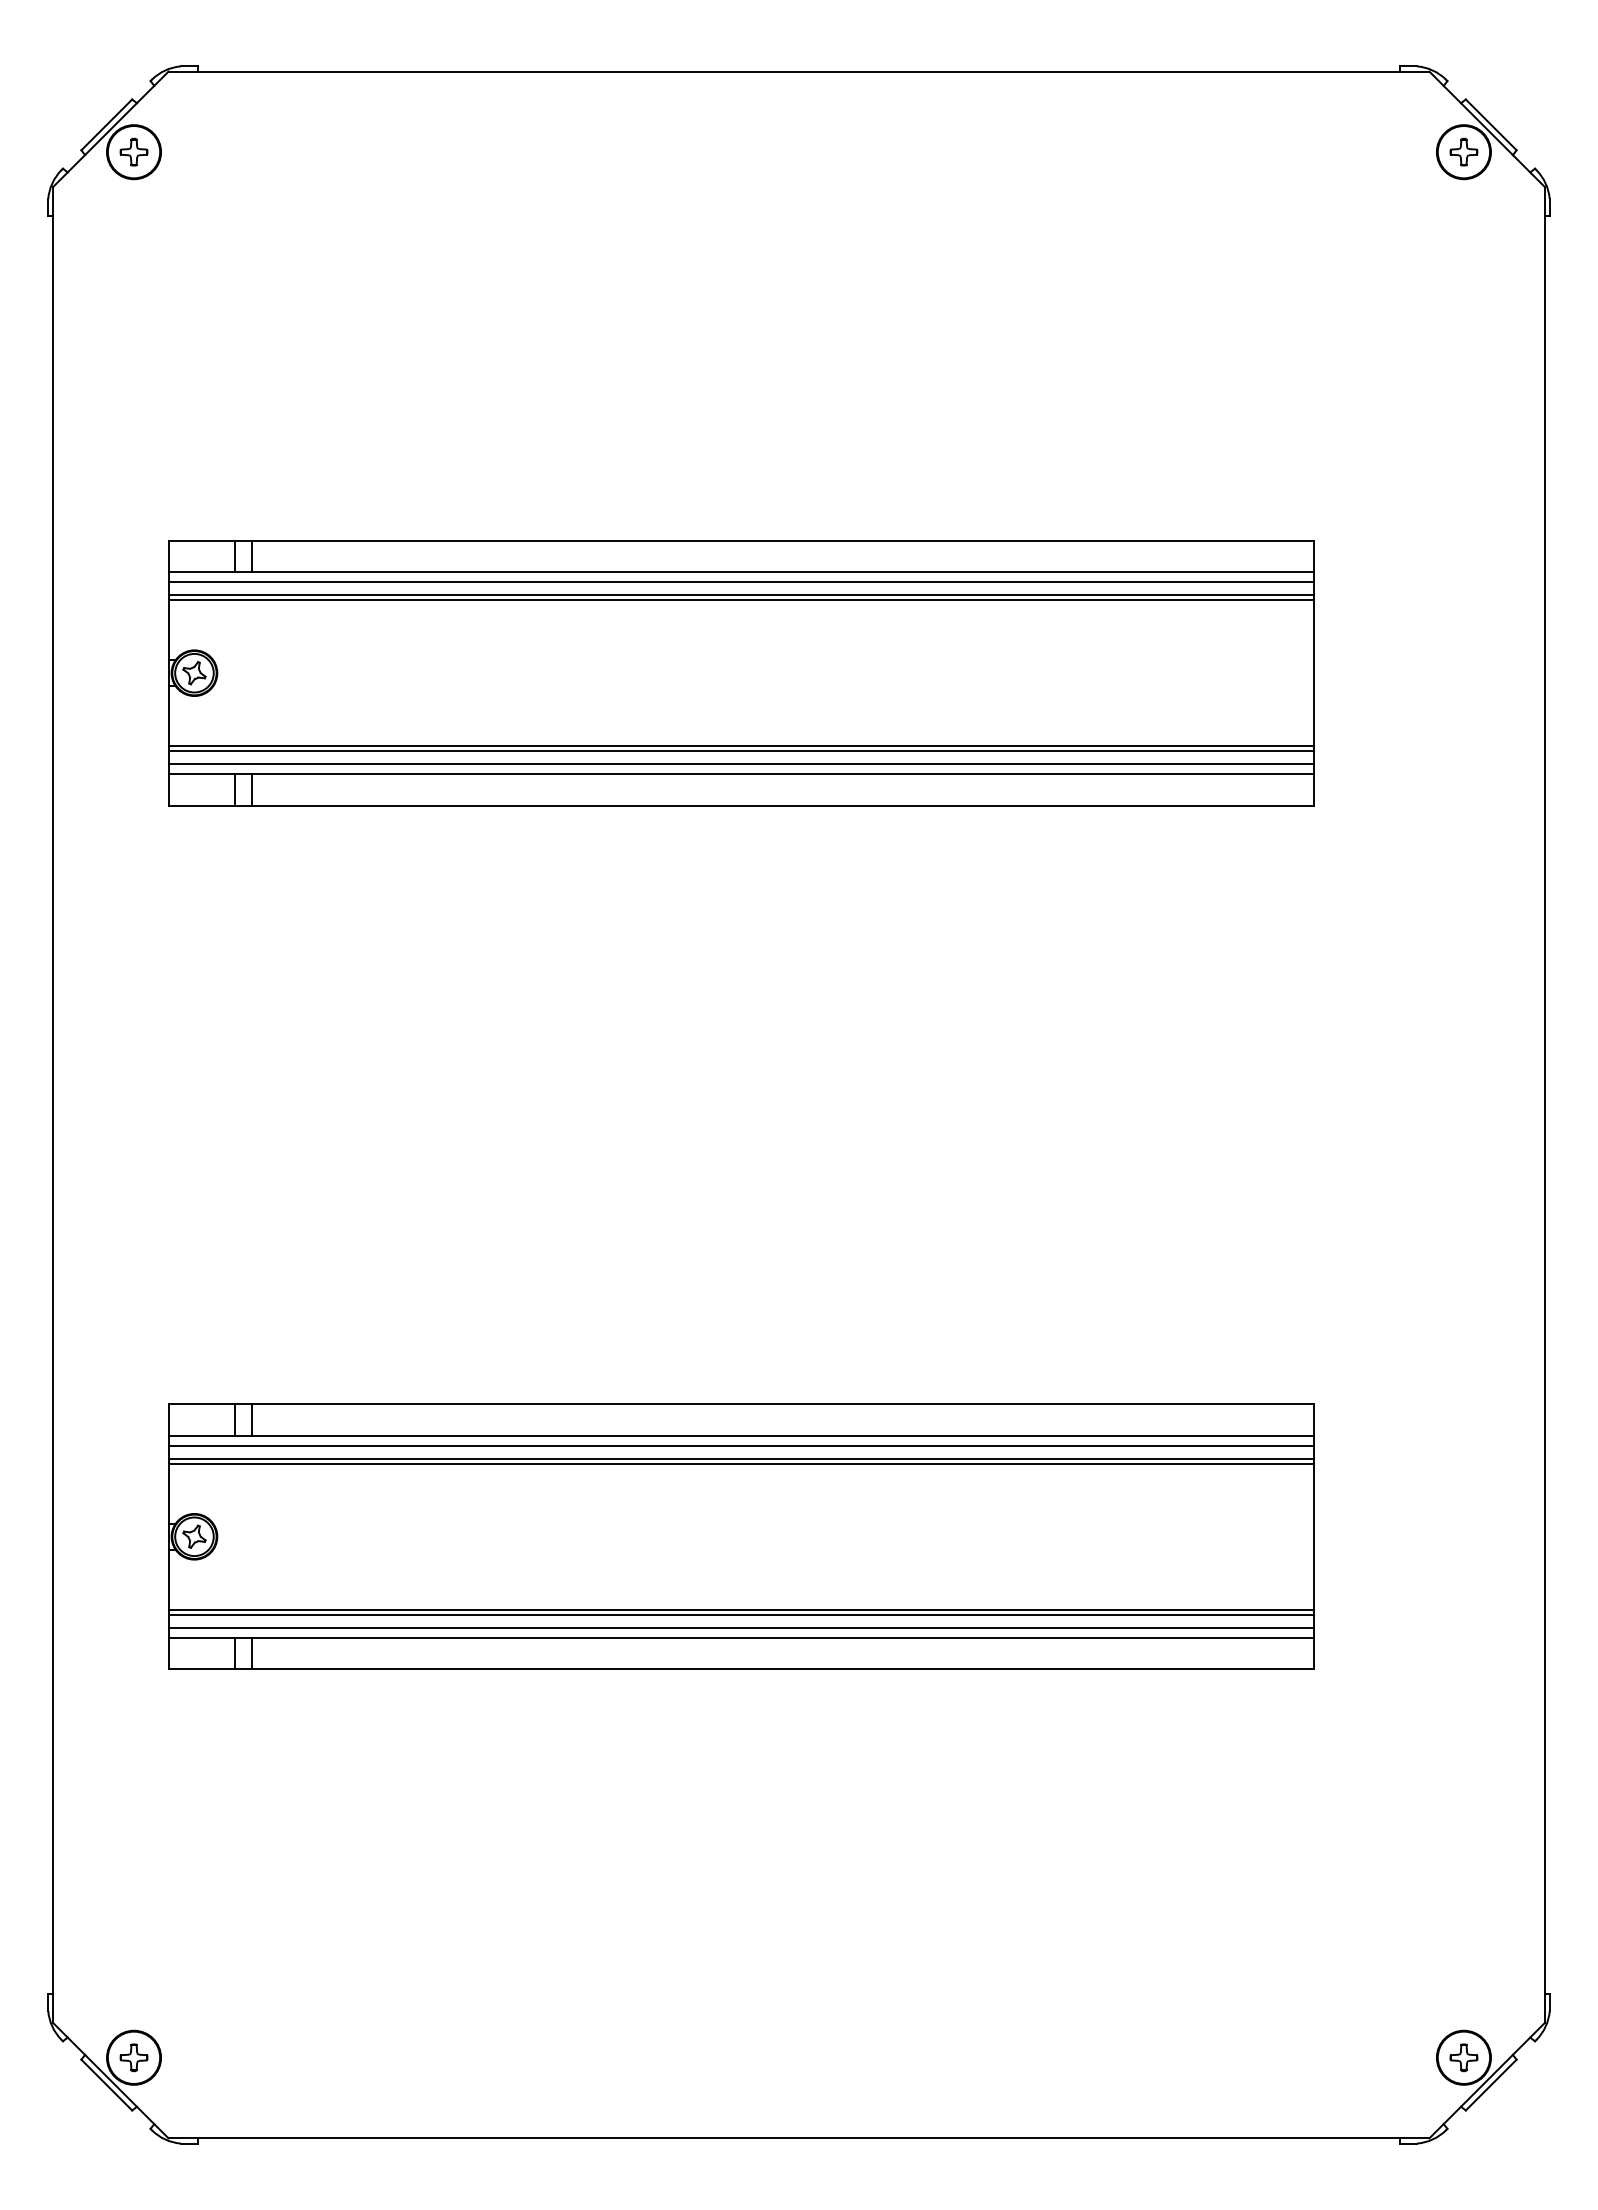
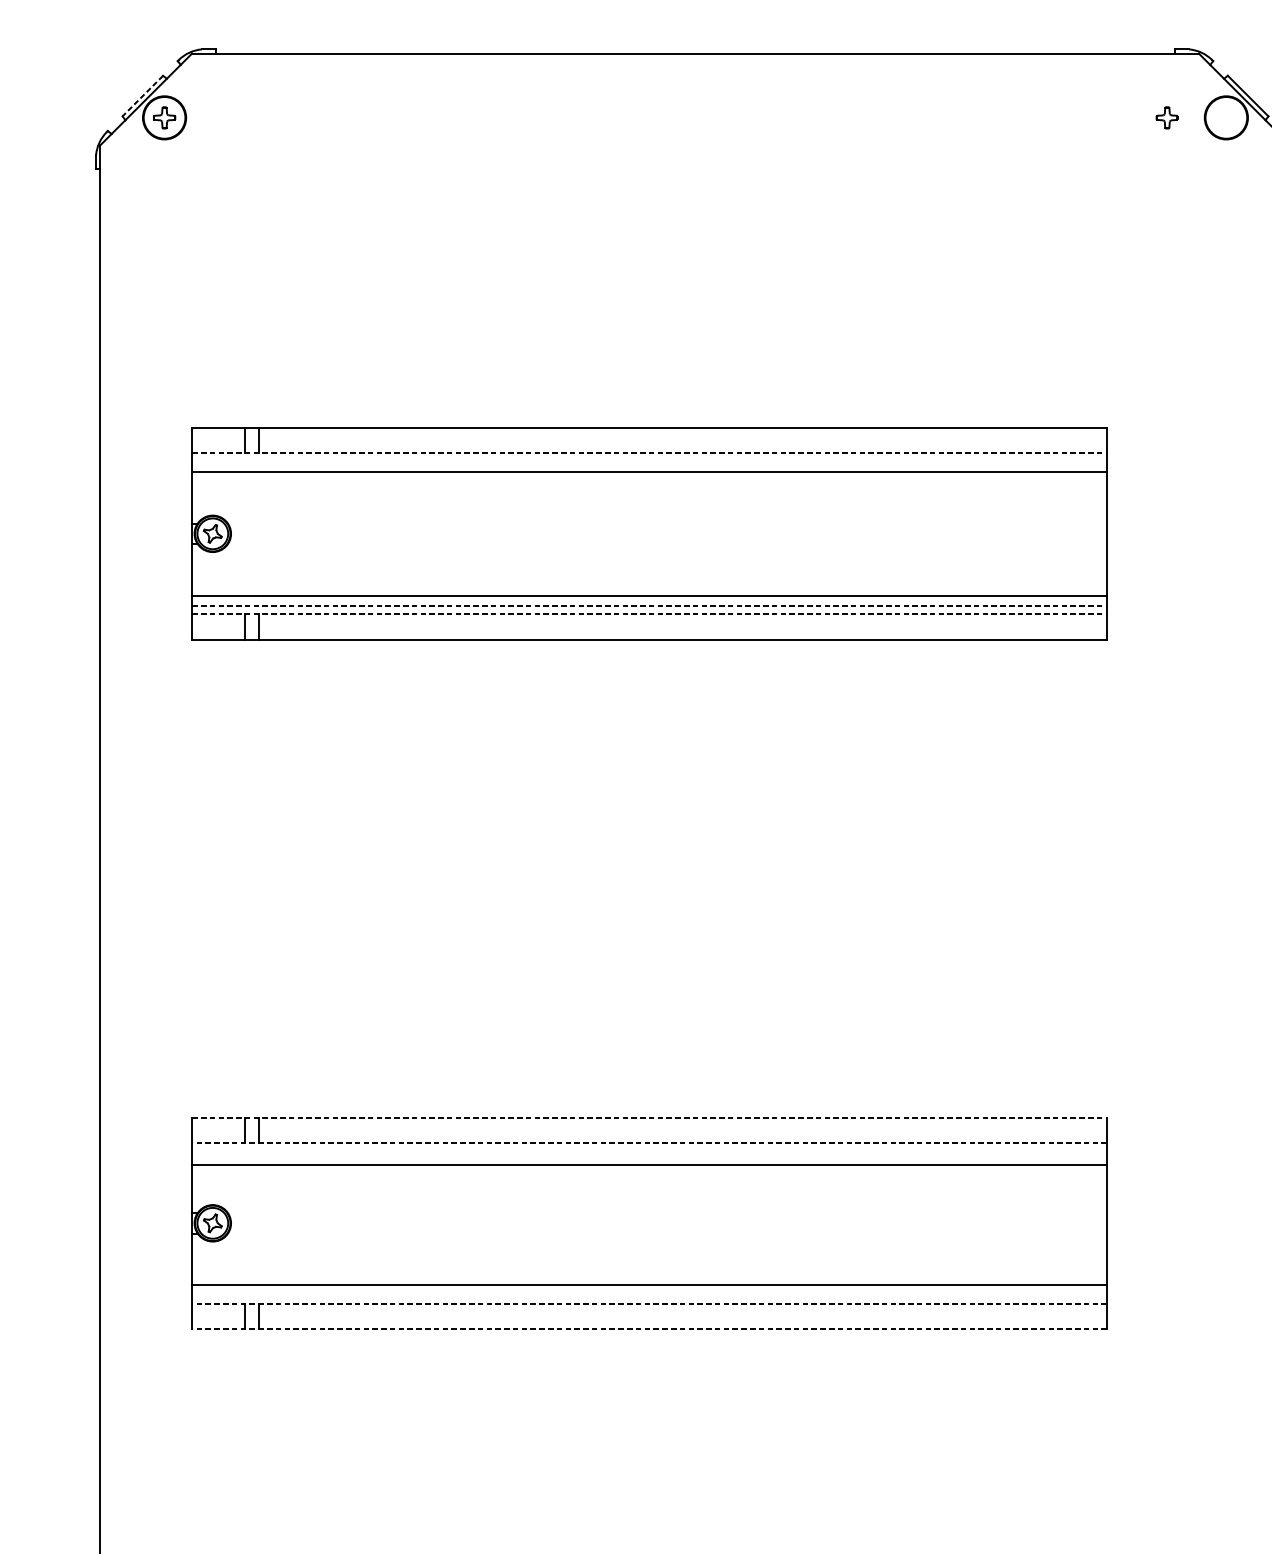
line: (106, 124) -> (142, 95), solid -> dashed
part: (1463, 151) -> (1166, 117), moved
line: (741, 572) -> (649, 453), solid -> dashed
line: (741, 582) -> (649, 461), removed
line: (741, 600) -> (649, 475), removed
line: (741, 746) -> (649, 592), removed
line: (741, 764) -> (649, 606), solid -> dashed
line: (741, 773) -> (649, 613), solid -> dashed
line: (741, 1404) -> (649, 1117), solid -> dashed
line: (741, 1436) -> (649, 1143), solid -> dashed
line: (741, 1445) -> (649, 1150), removed
line: (741, 1459) -> (649, 1161), removed
line: (741, 1609) -> (649, 1281), removed
line: (741, 1627) -> (649, 1295), removed
line: (741, 1637) -> (649, 1303), solid -> dashed
line: (741, 1669) -> (649, 1329), solid -> dashed

